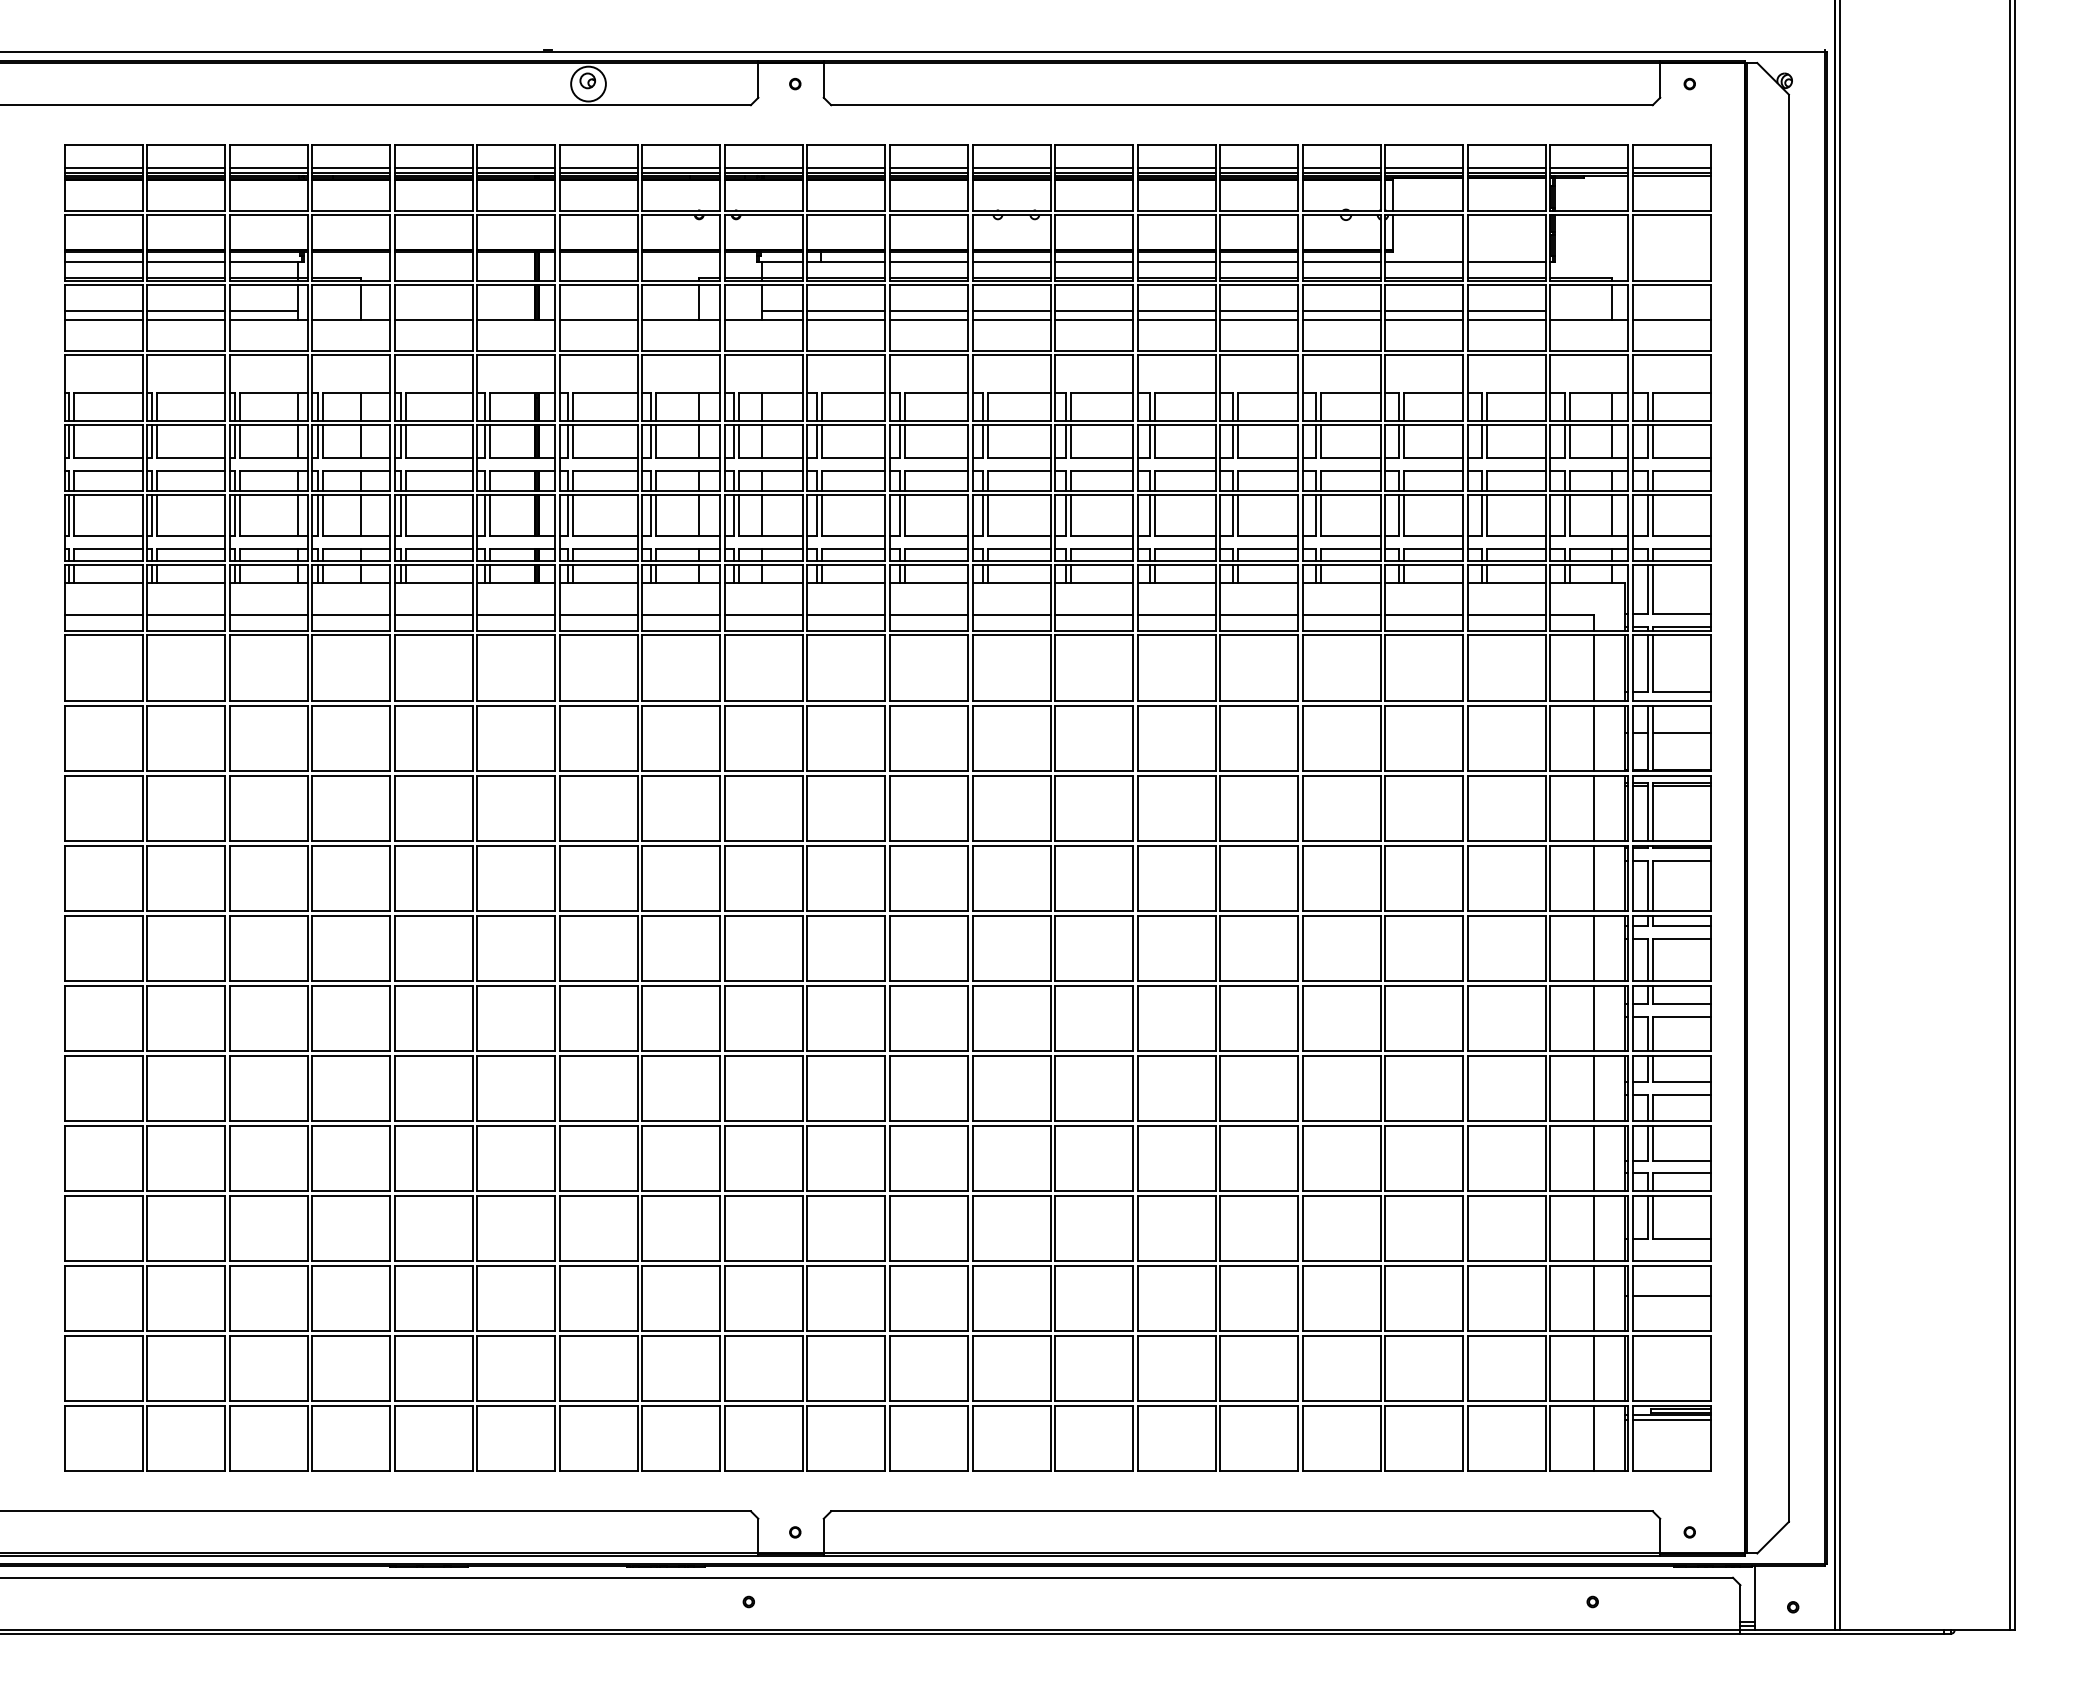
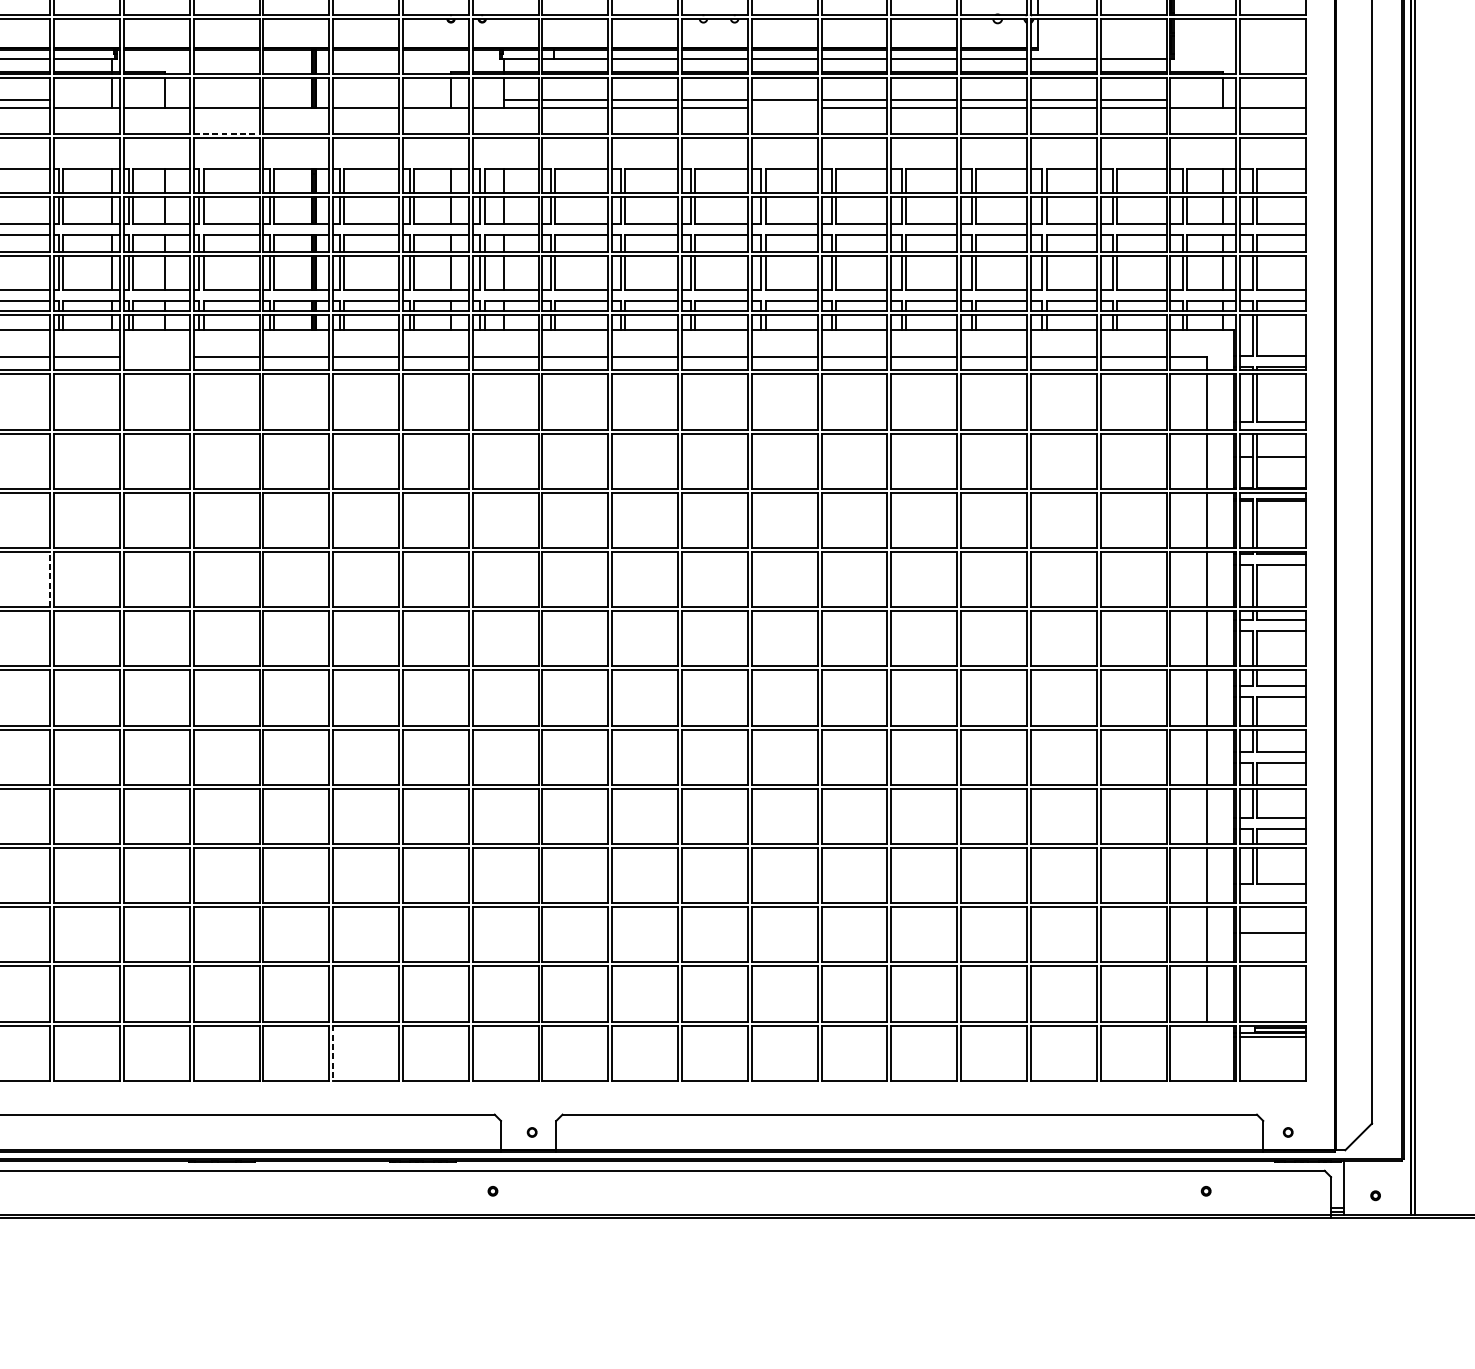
line: (263, 311) -> (82, 100), removed
line: (1094, 320) -> (785, 108), removed
line: (434, 350) -> (227, 133), solid -> dashed
line: (351, 614) -> (157, 356), removed
line: (225, 878) -> (50, 579), solid -> dashed
line: (559, 1438) -> (332, 1053), solid -> dashed
line: (1593, 1438) -> (1206, 1053), removed

